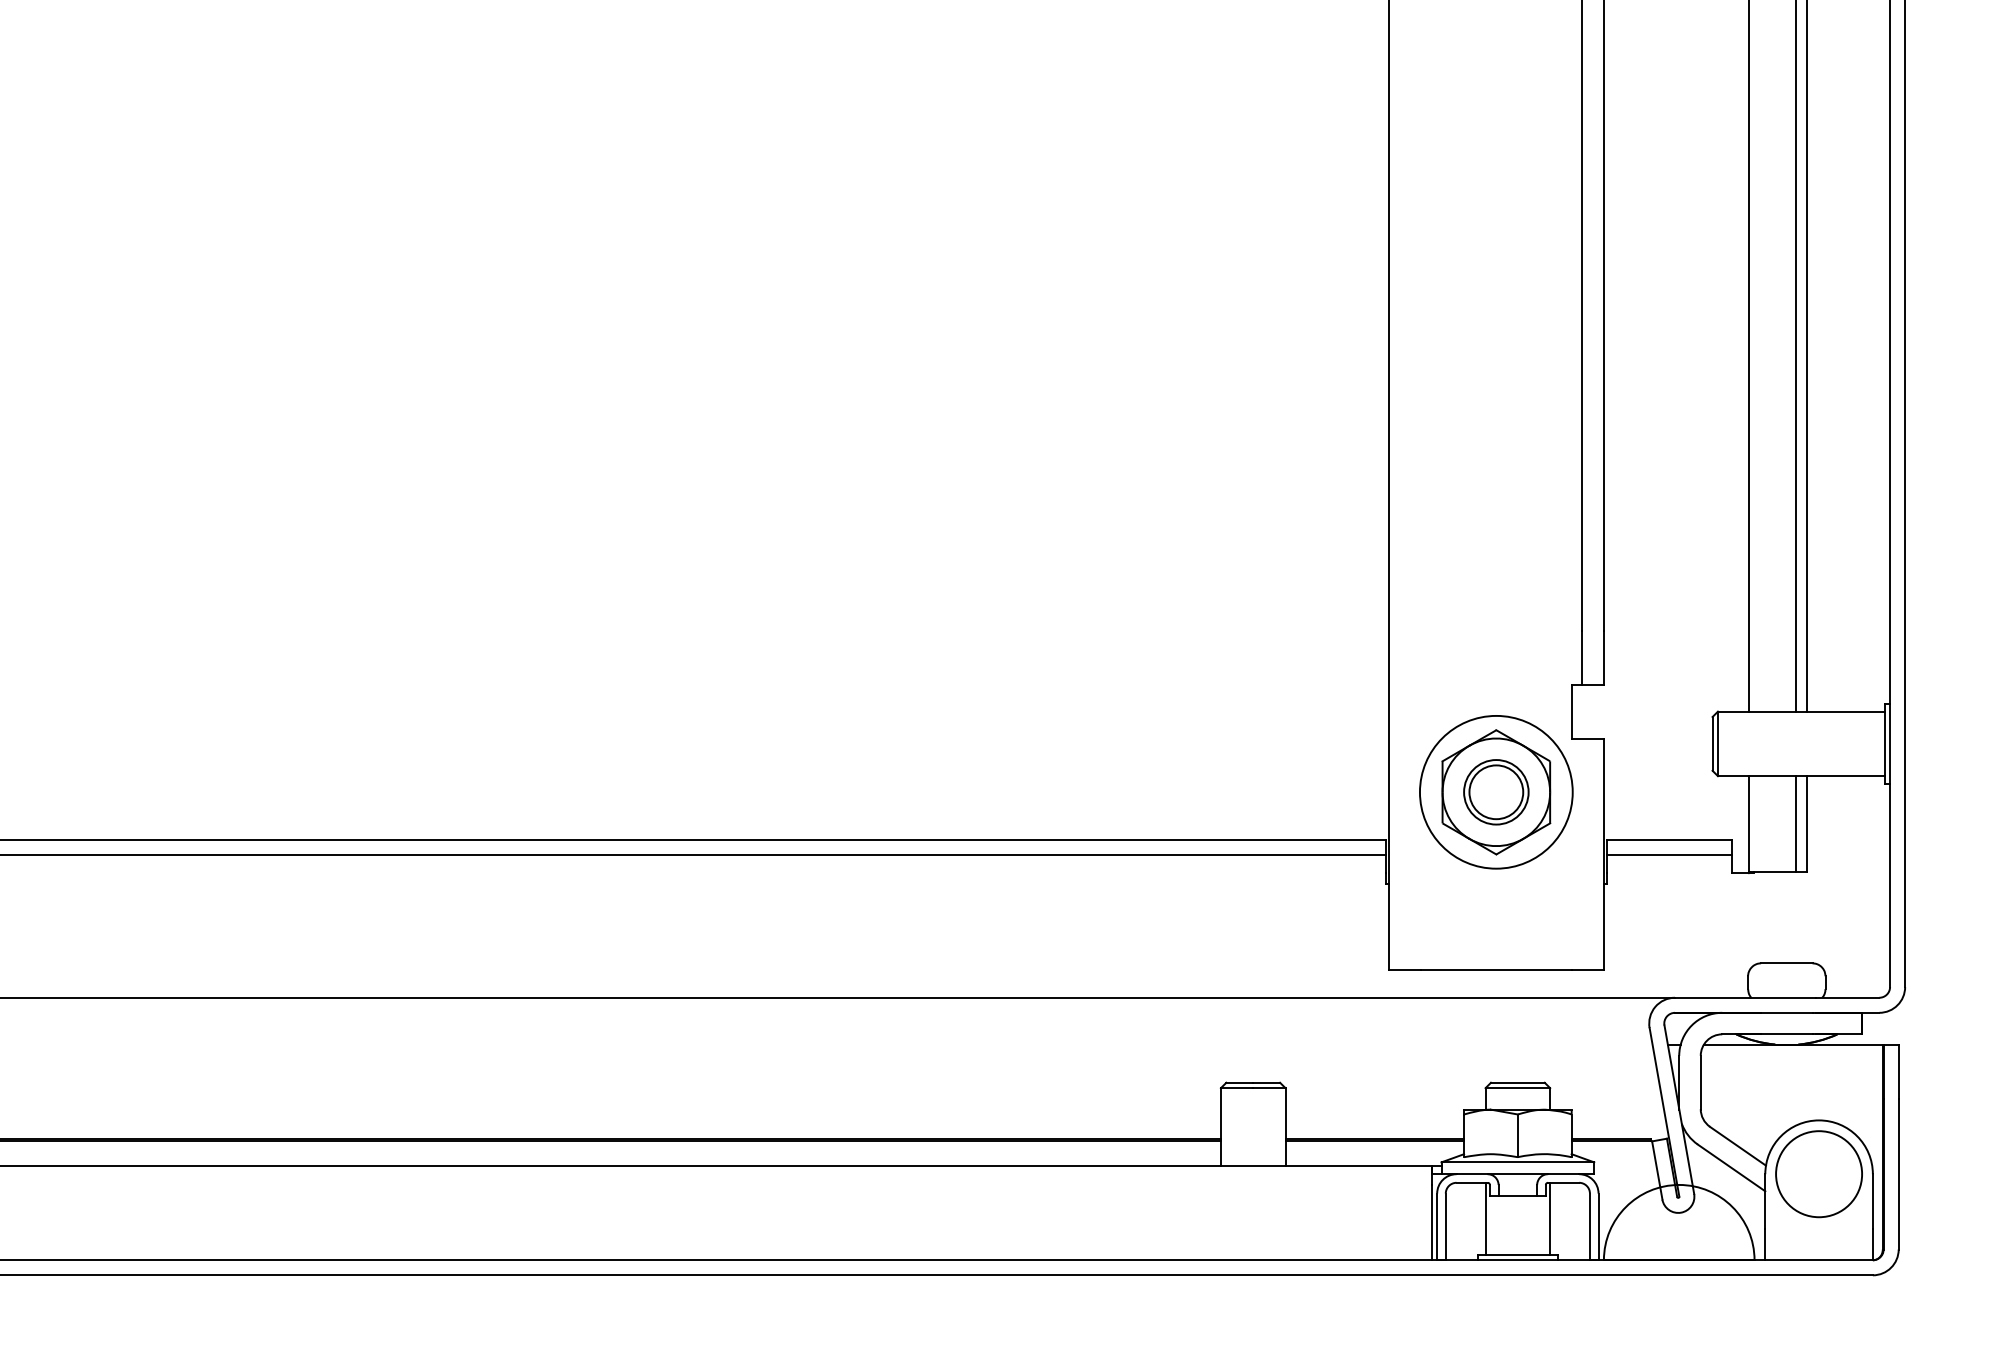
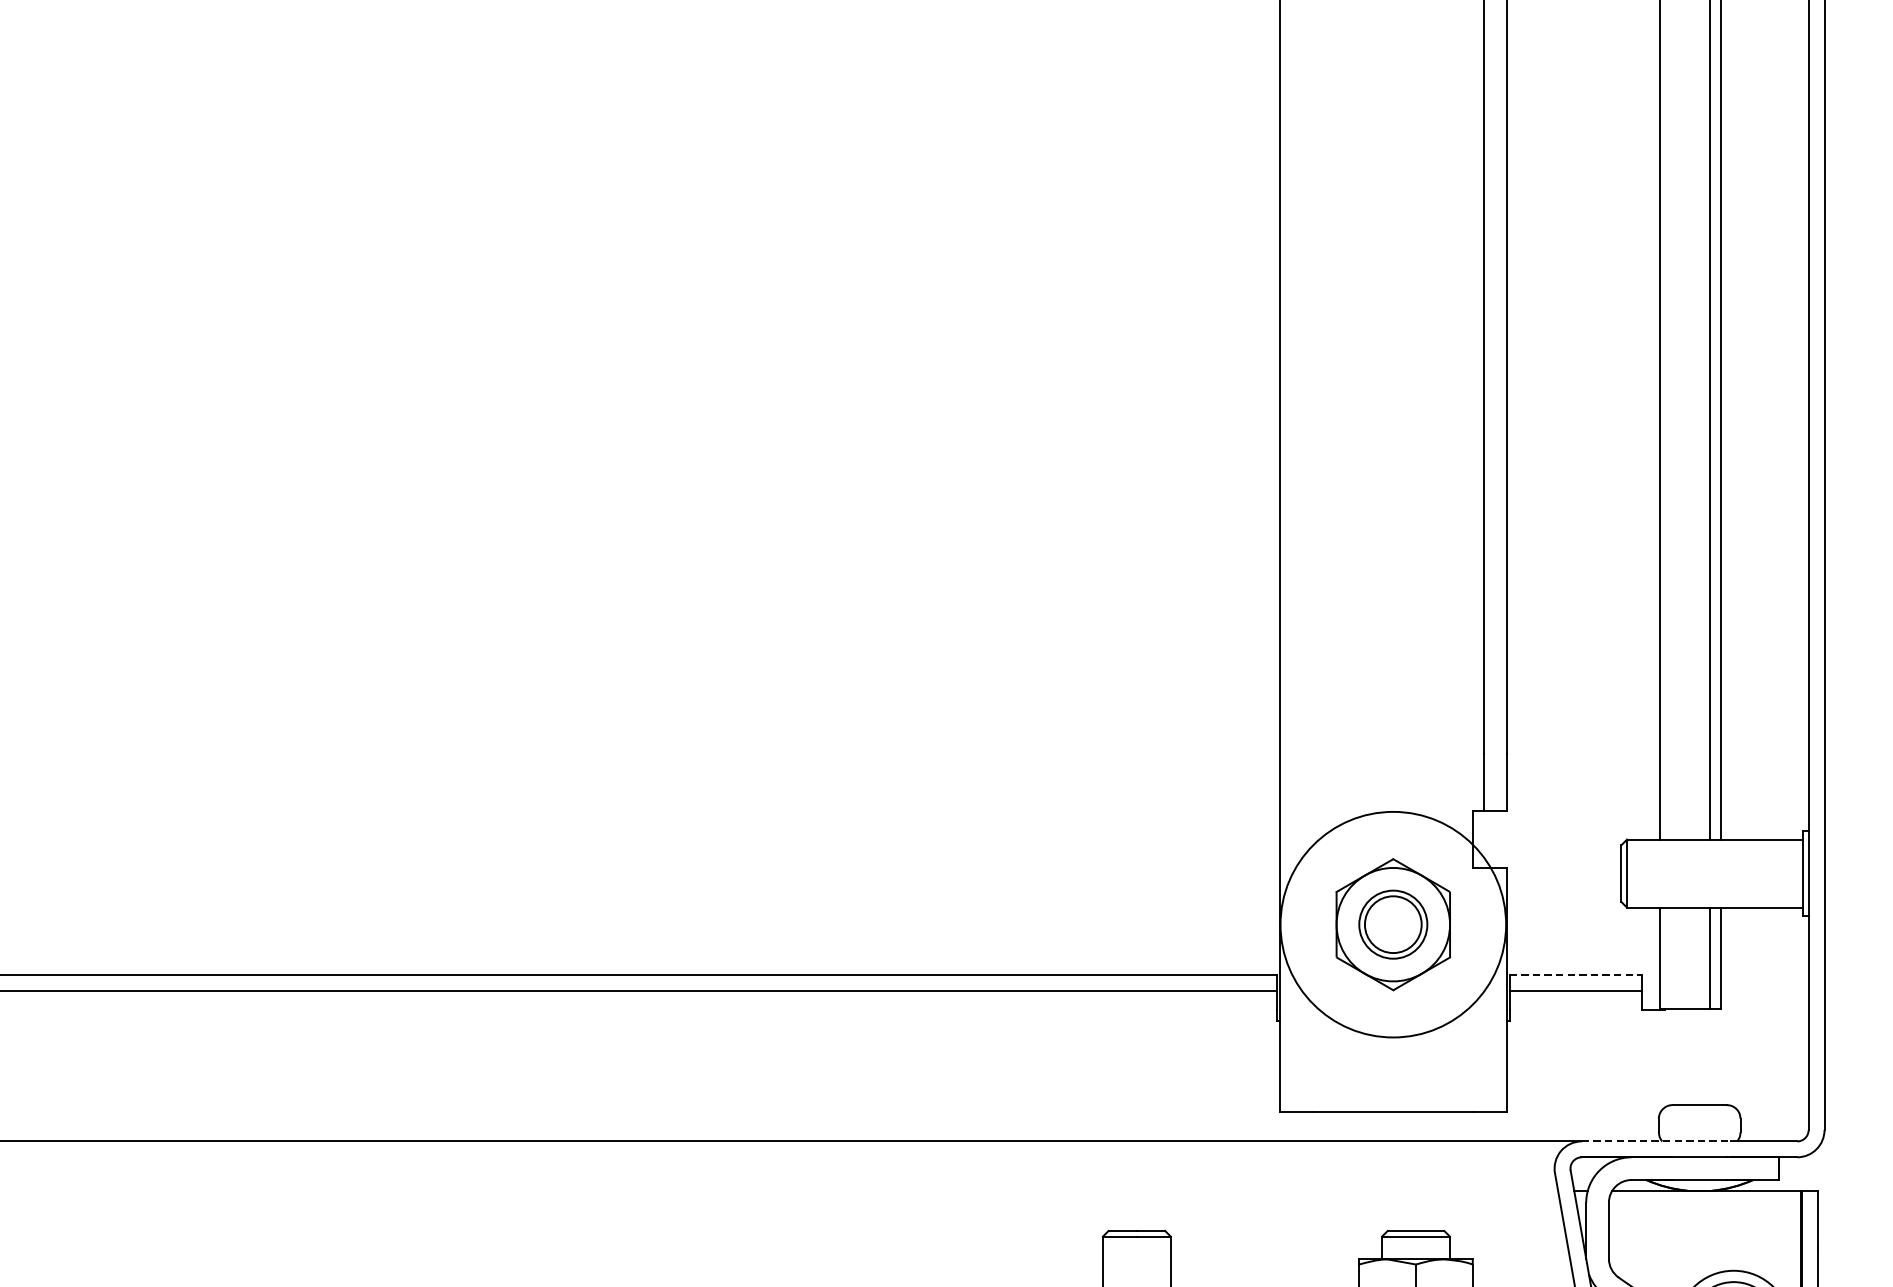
circle: (1495, 791) -> (1392, 923), size x1.4
line: (1669, 839) -> (1575, 974), solid -> dashed
line: (1745, 997) -> (1656, 1141), solid -> dashed

